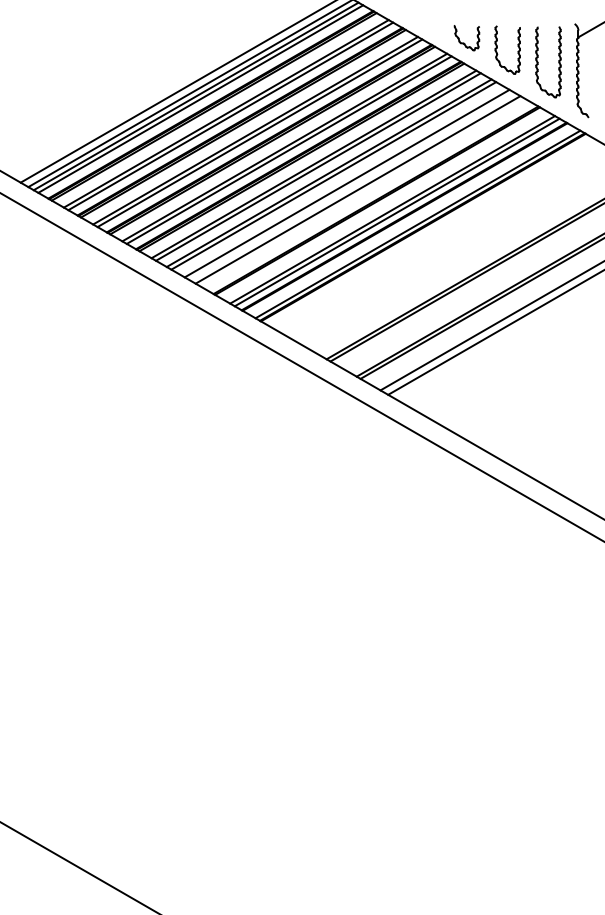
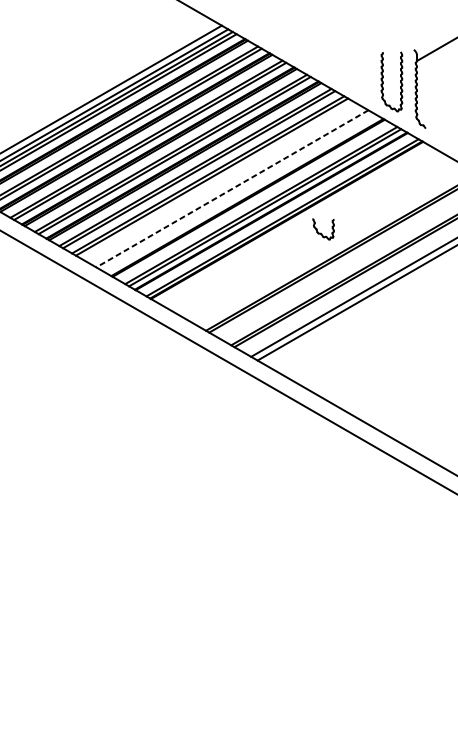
part: (466, 38) -> (323, 229), moved
part: (497, 48) -> (349, 70), removed
line: (346, 183) -> (222, 183), removed
line: (358, 189) -> (232, 188), solid -> dashed

